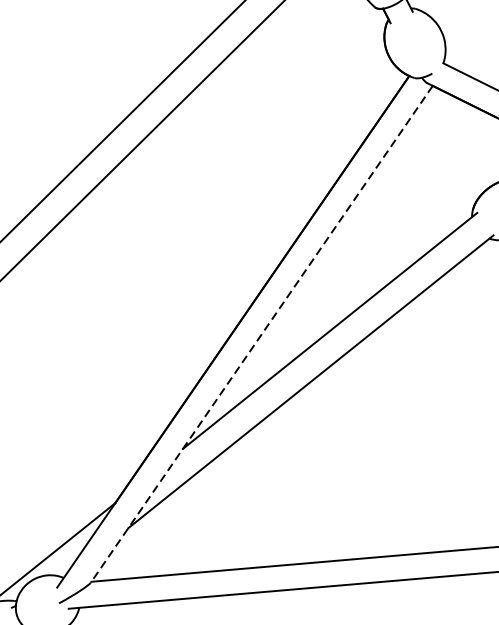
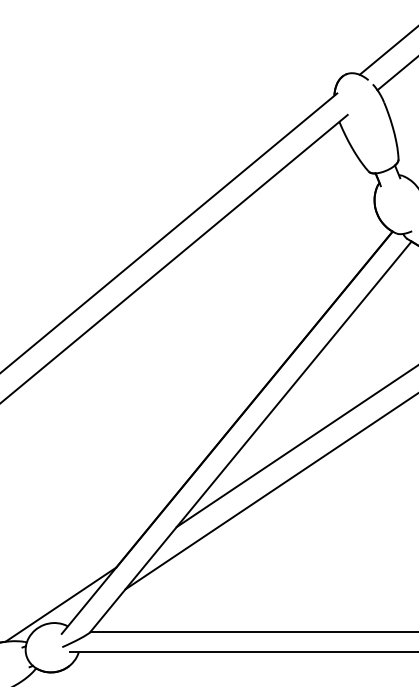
line: (261, 333) -> (250, 436), dashed -> solid

